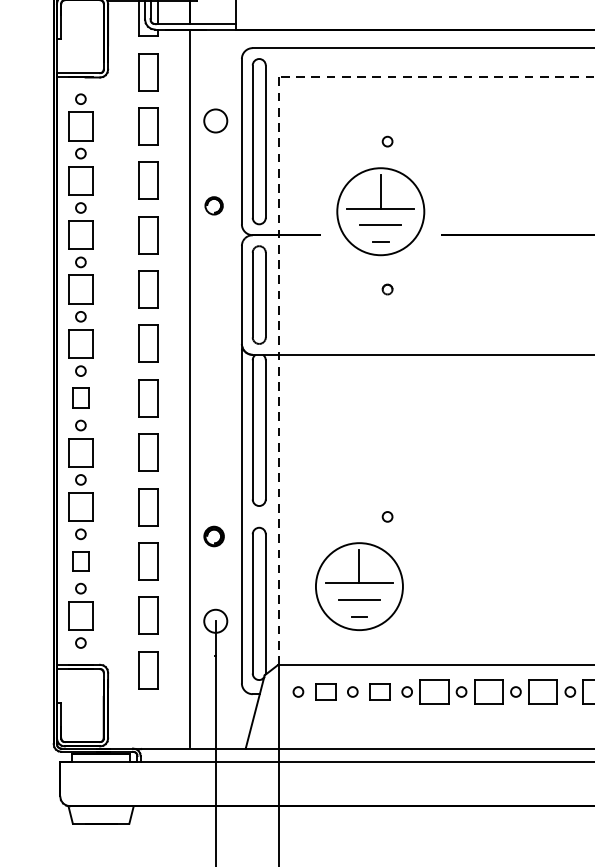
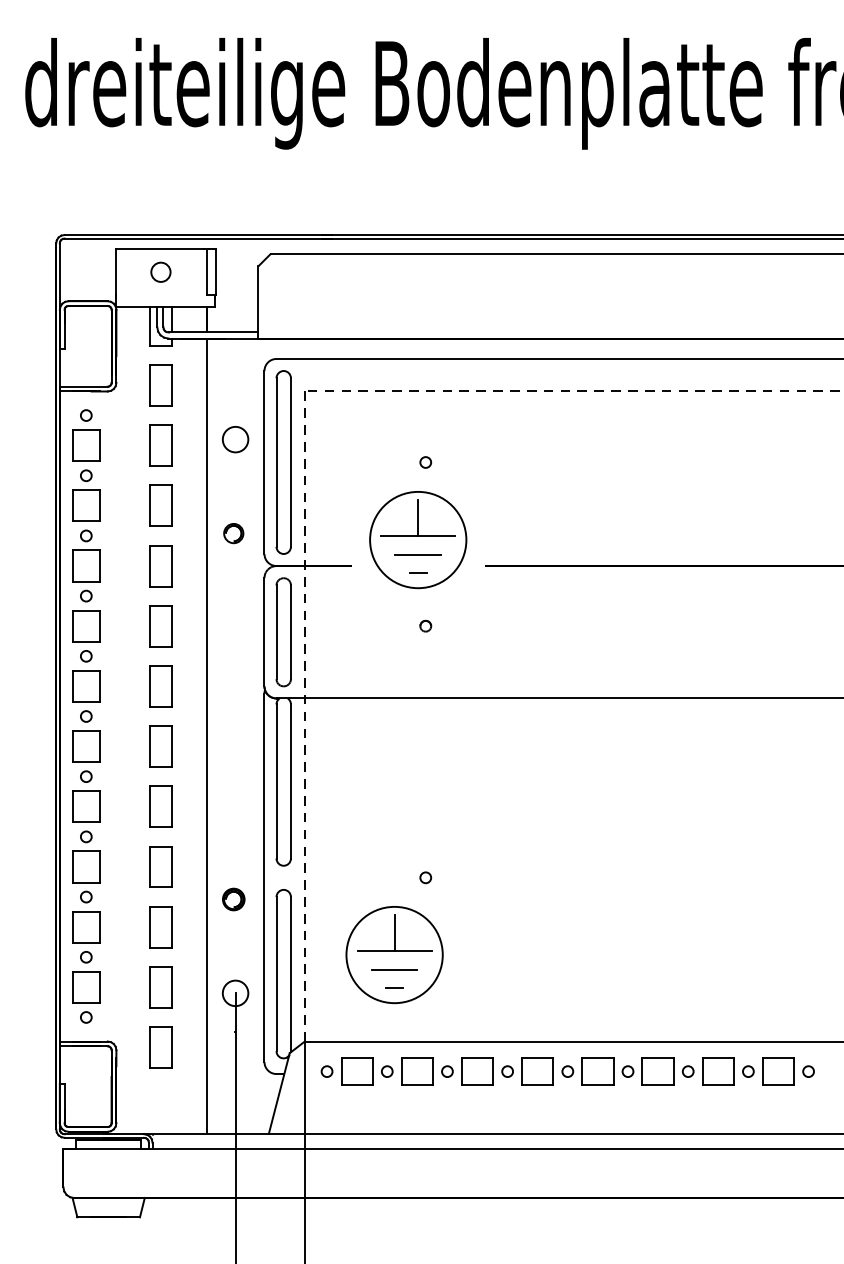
part: (81, 398) -> (86, 746), size x1.43
part: (81, 561) -> (86, 927), size x1.43
part: (325, 691) -> (357, 1071), size x1.43
part: (380, 691) -> (417, 1071), size x1.43

